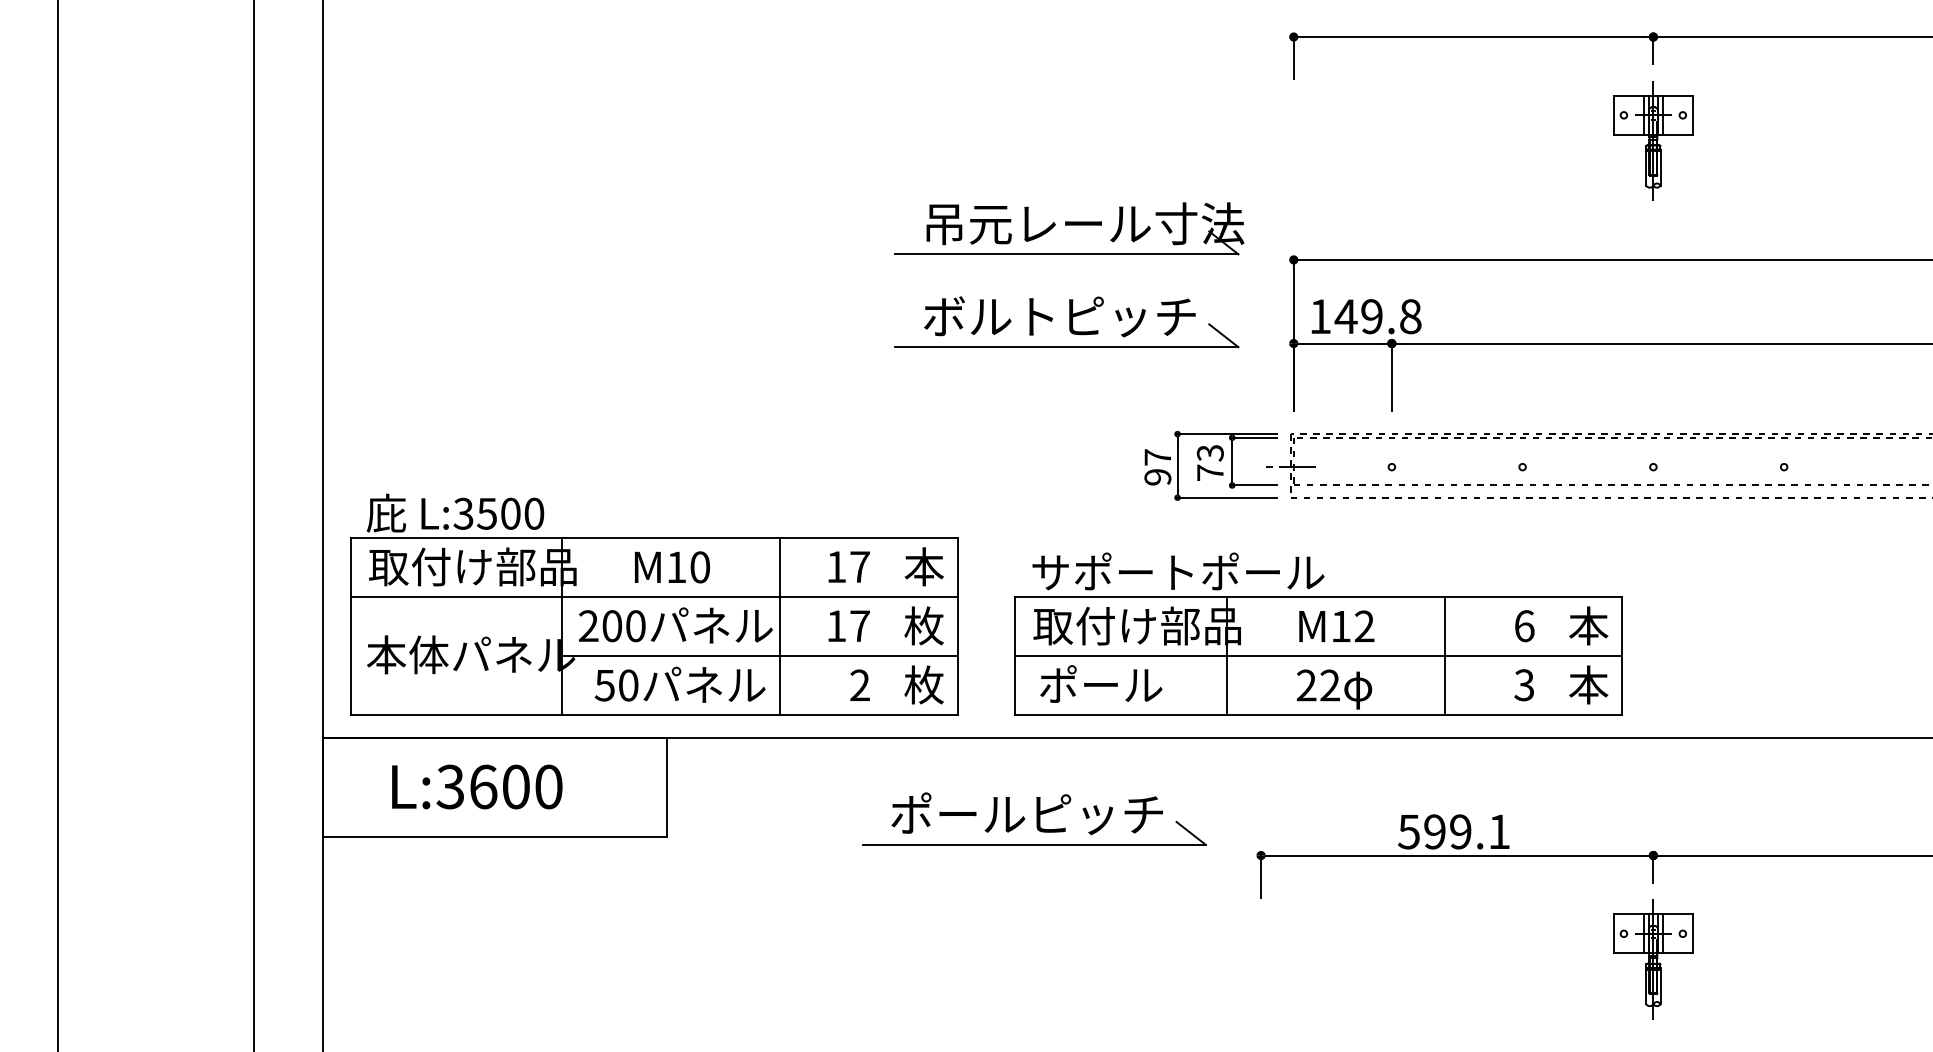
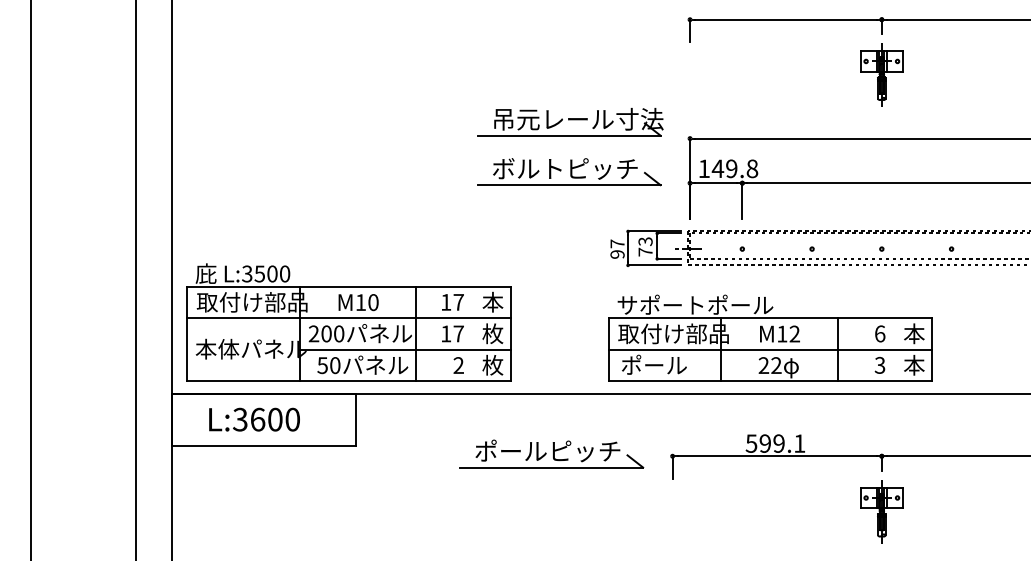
part: (1319, 632) -> (770, 337), moved
part: (1034, 818) -> (551, 453), moved

